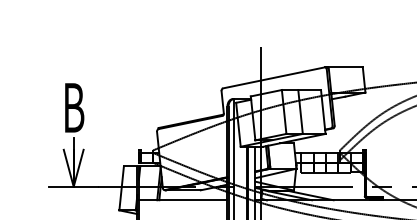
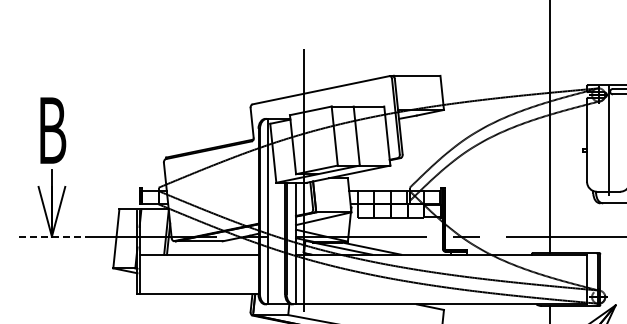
line: (74, 186) -> (52, 236), solid -> dashed

